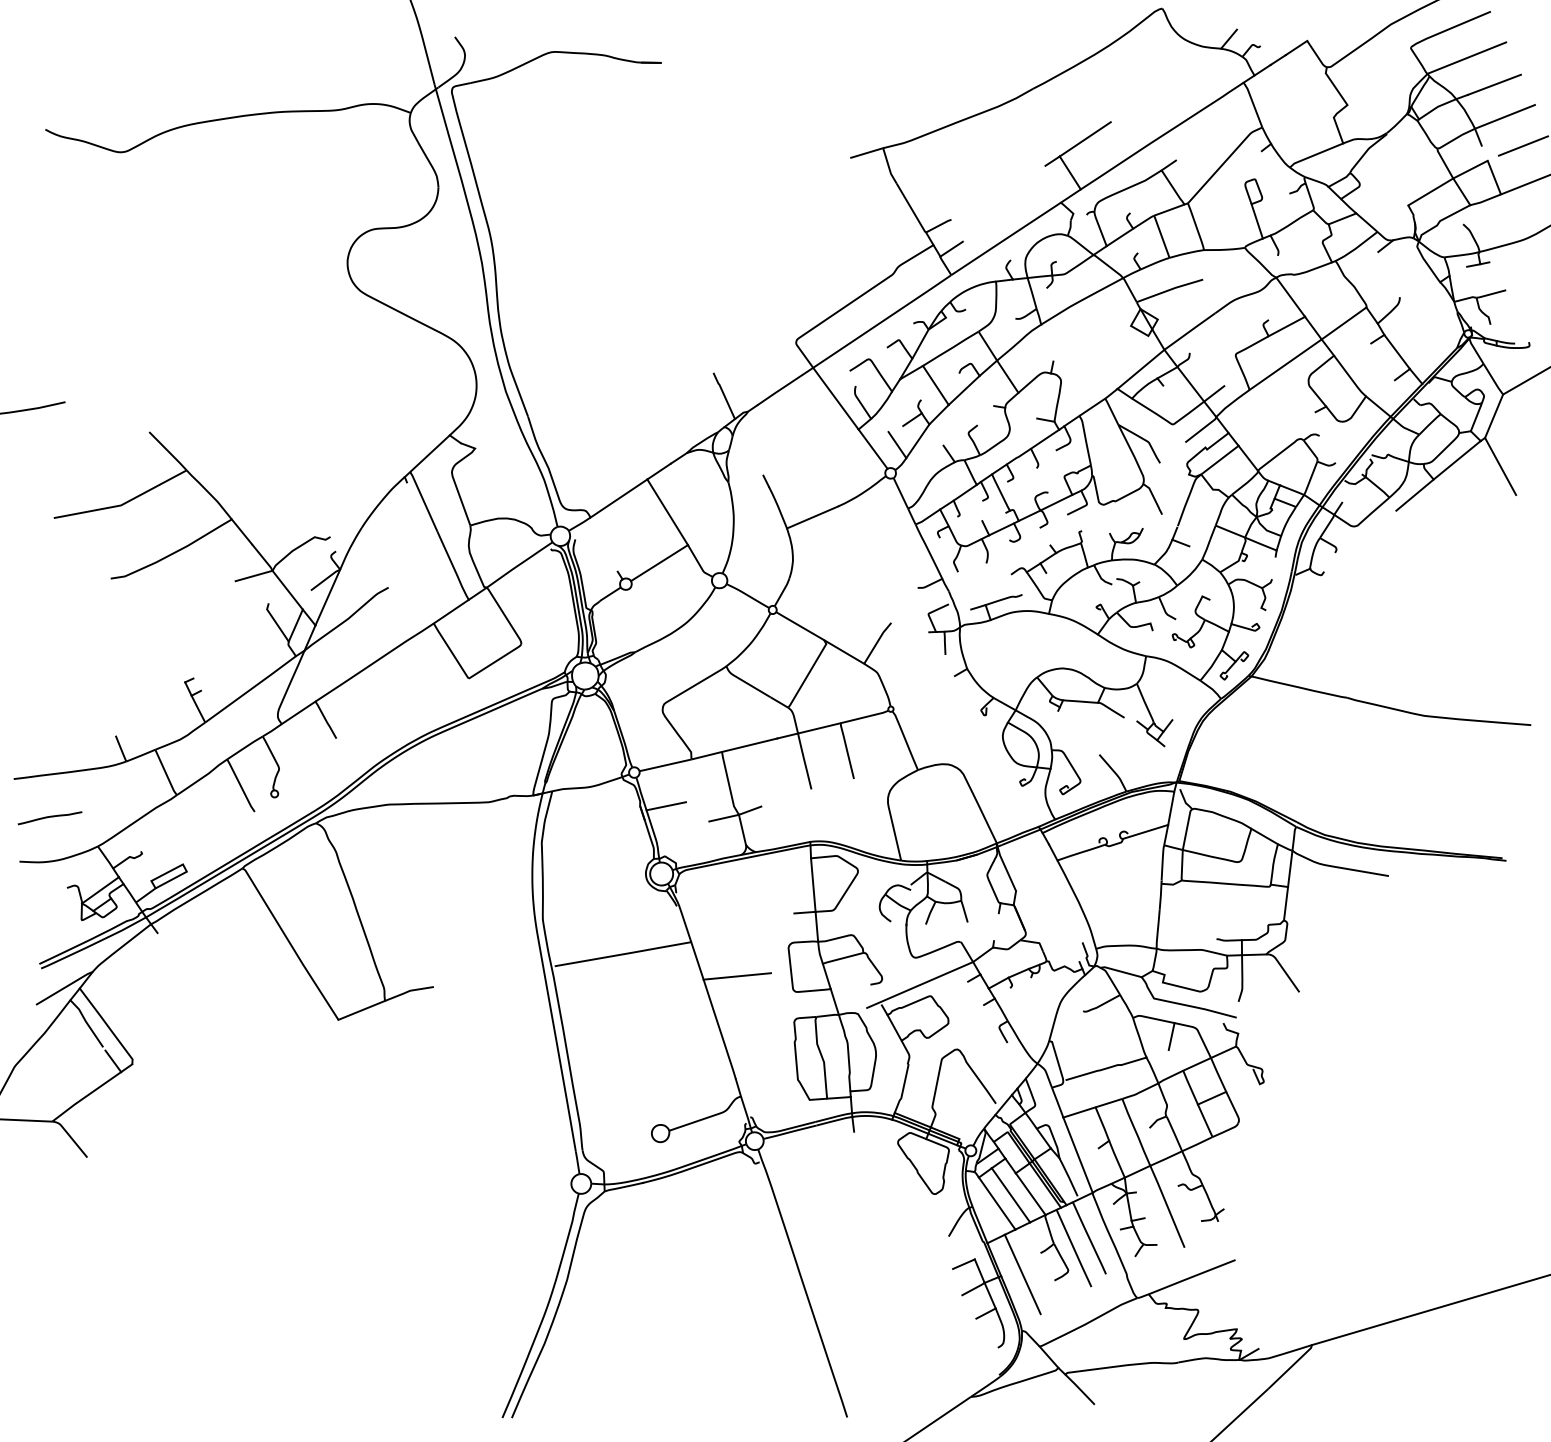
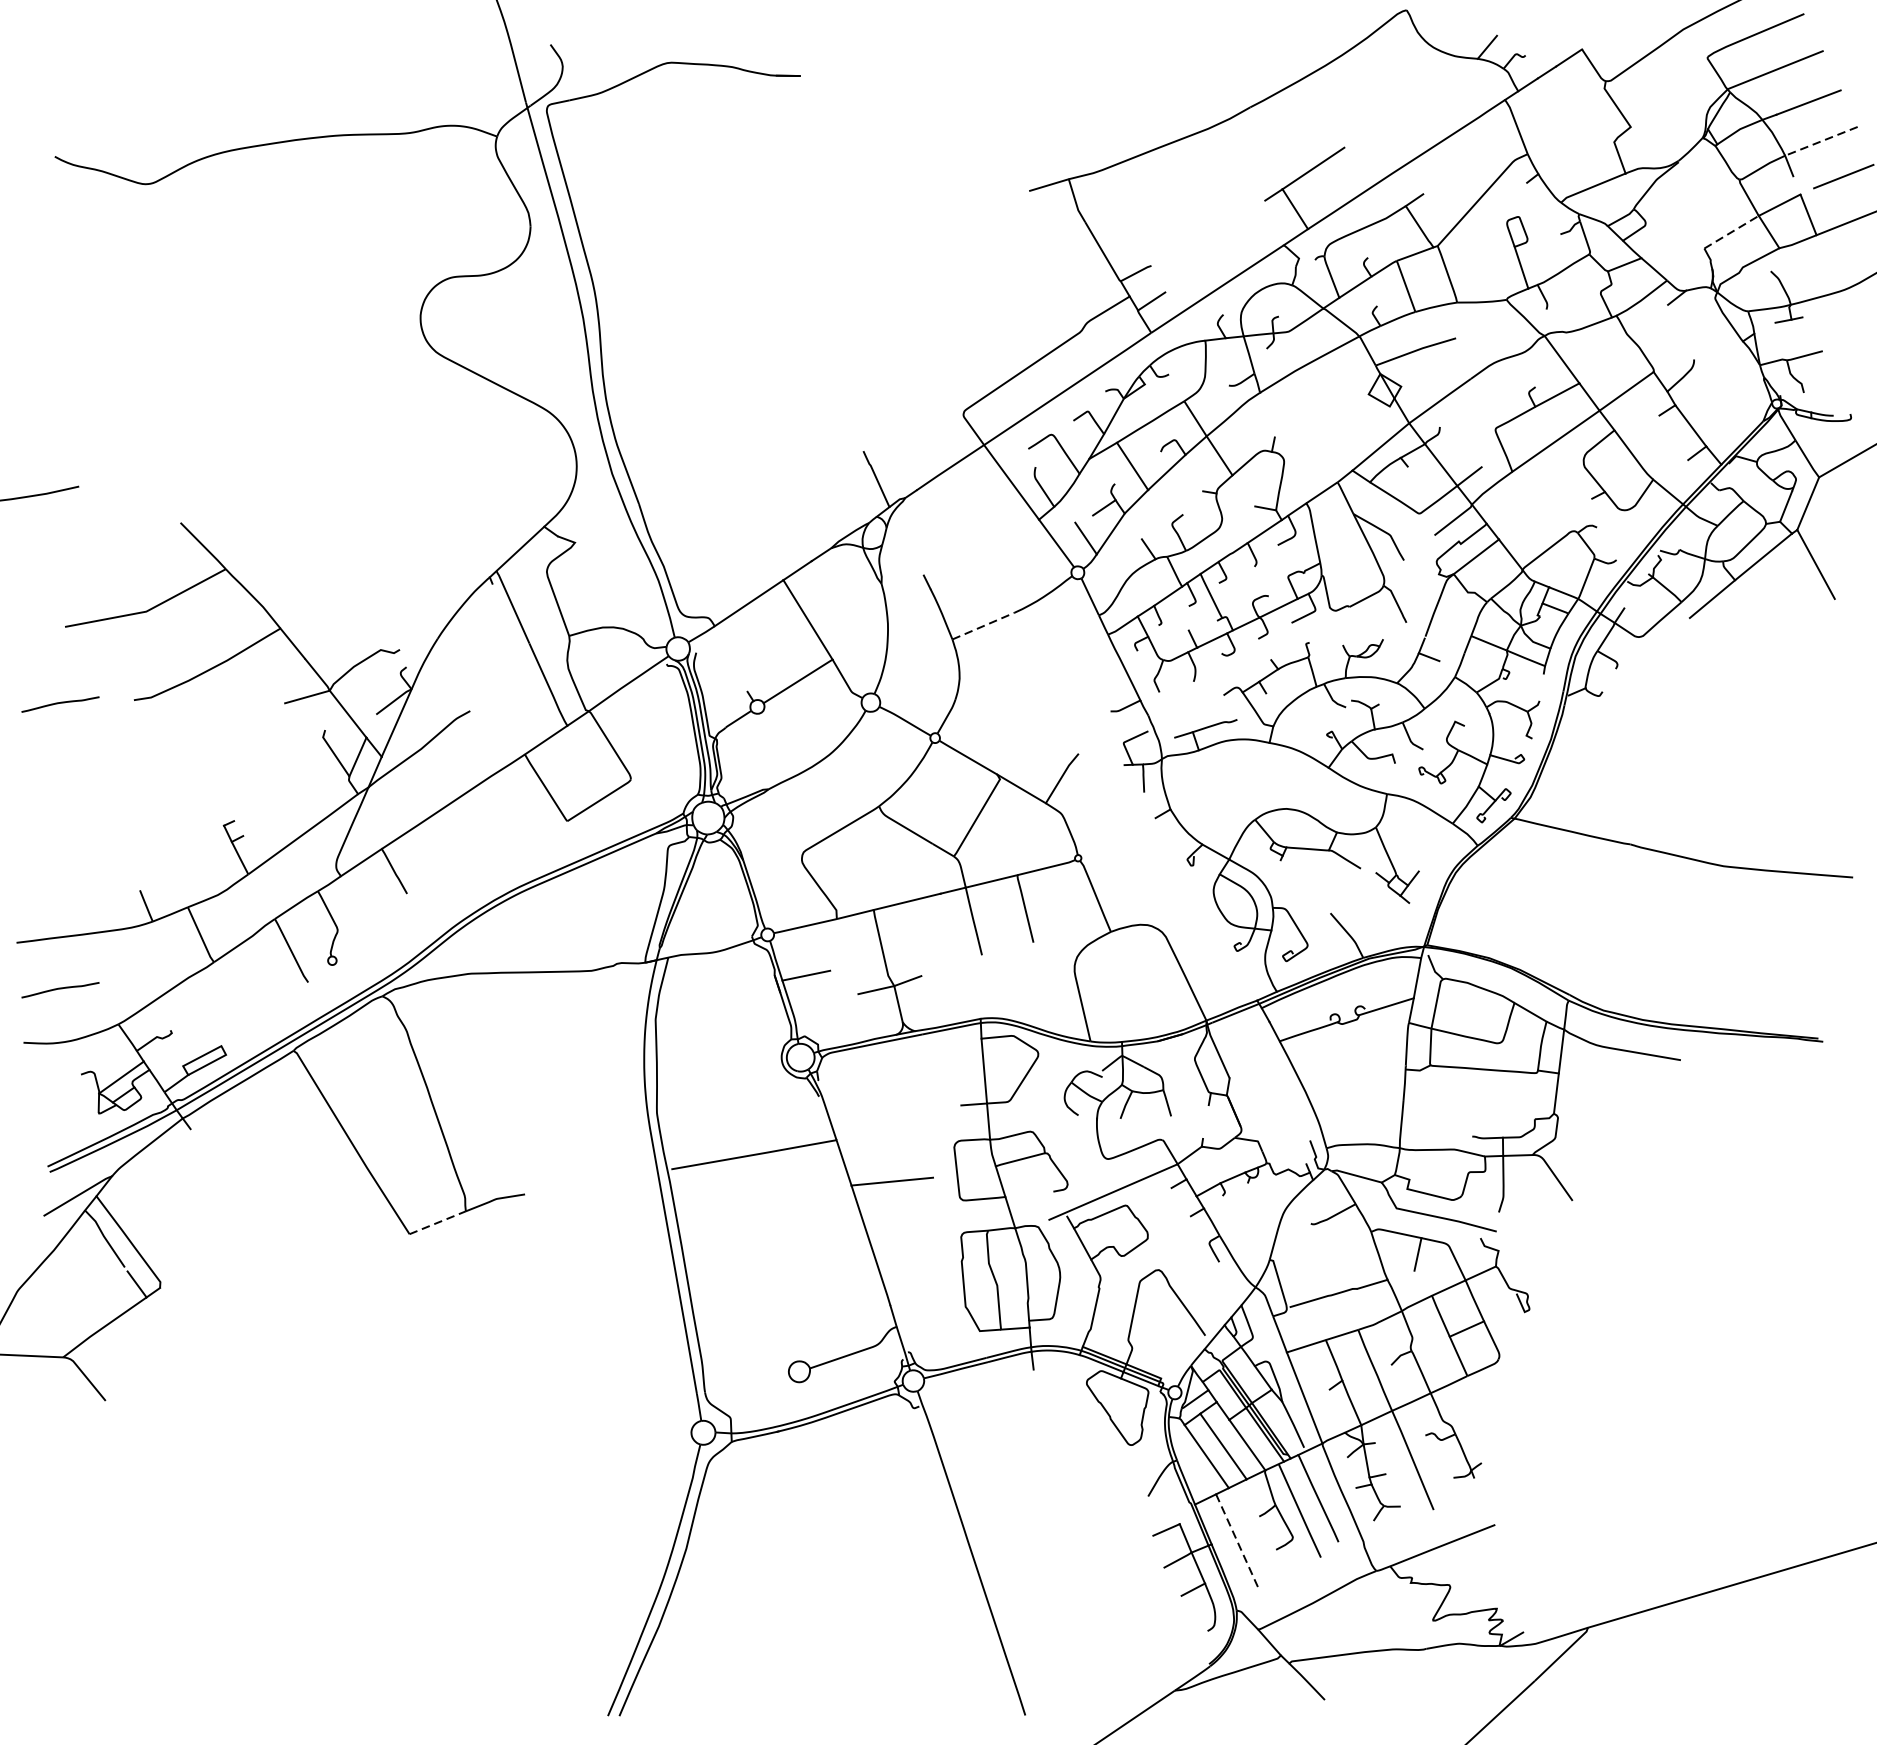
line: (1504, 117) -> (1820, 142), solid -> dashed
line: (1431, 191) -> (1732, 231), solid -> dashed
line: (812, 517) -> (983, 626), solid -> dashed
curve: (49, 581) -> (59, 703), added
line: (362, 1010) -> (438, 1222), solid -> dashed
line: (1022, 1274) -> (1237, 1542), solid -> dashed

